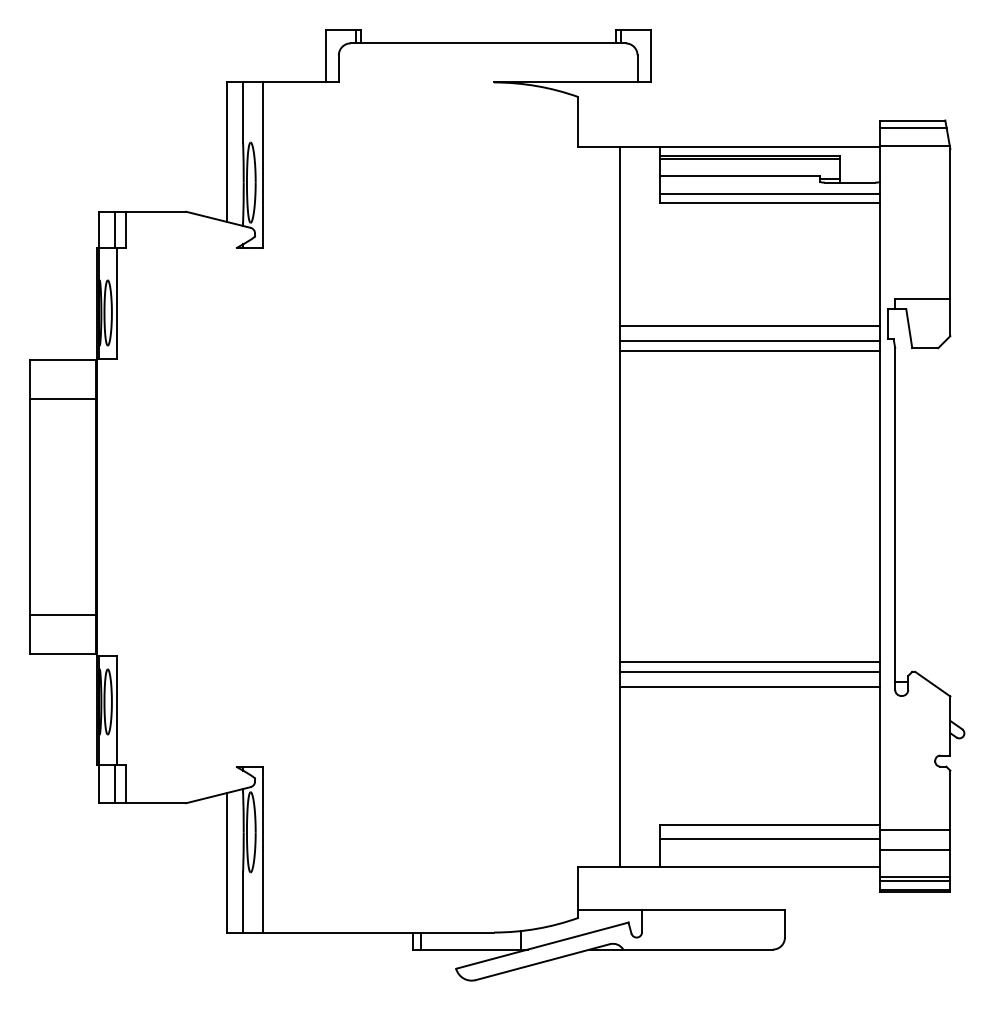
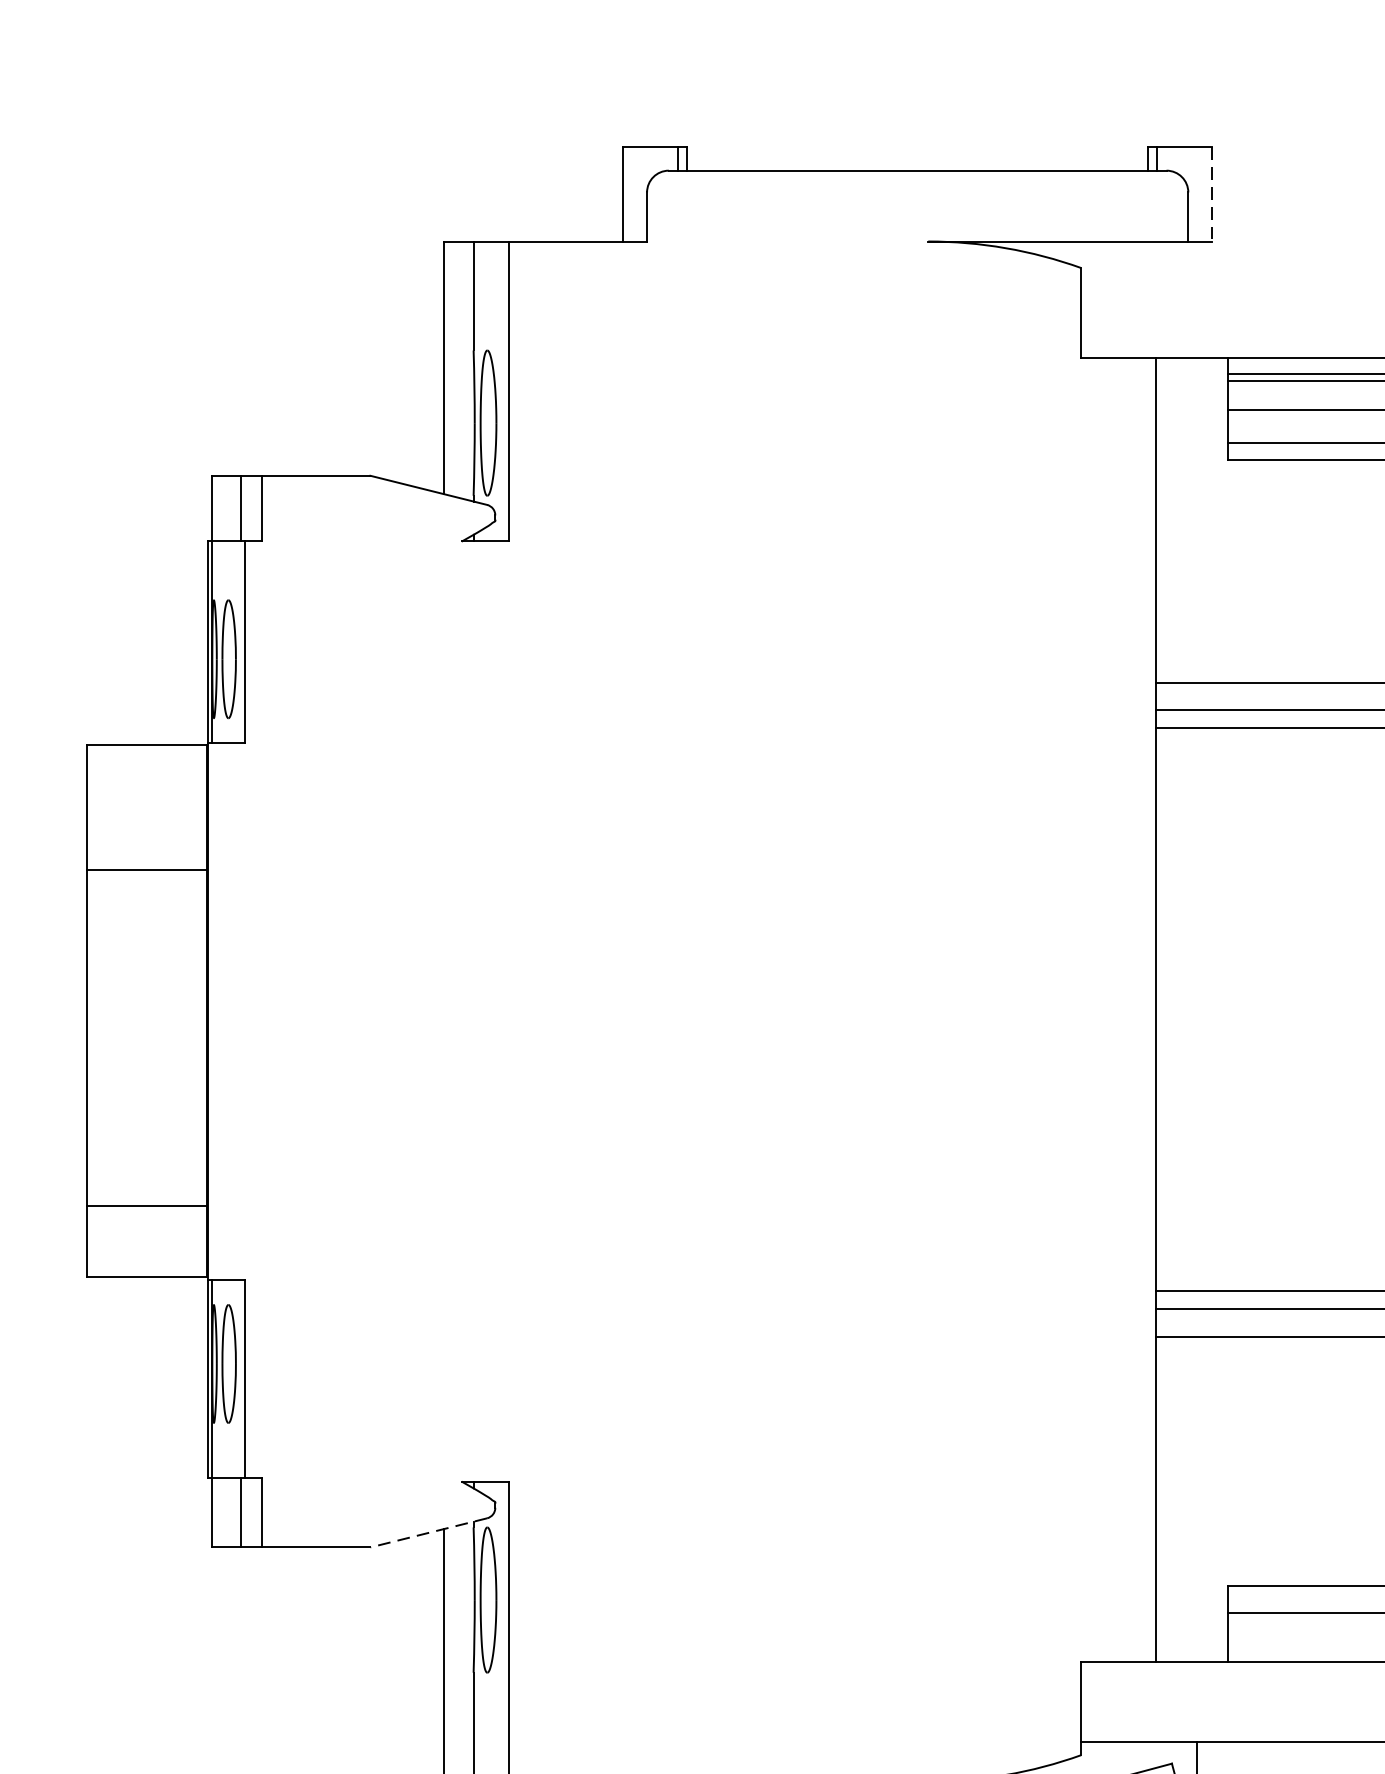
line: (650, 56) -> (1211, 194), solid -> dashed
line: (62, 399) -> (146, 870), moved
line: (217, 795) -> (427, 1533), solid -> dashed

